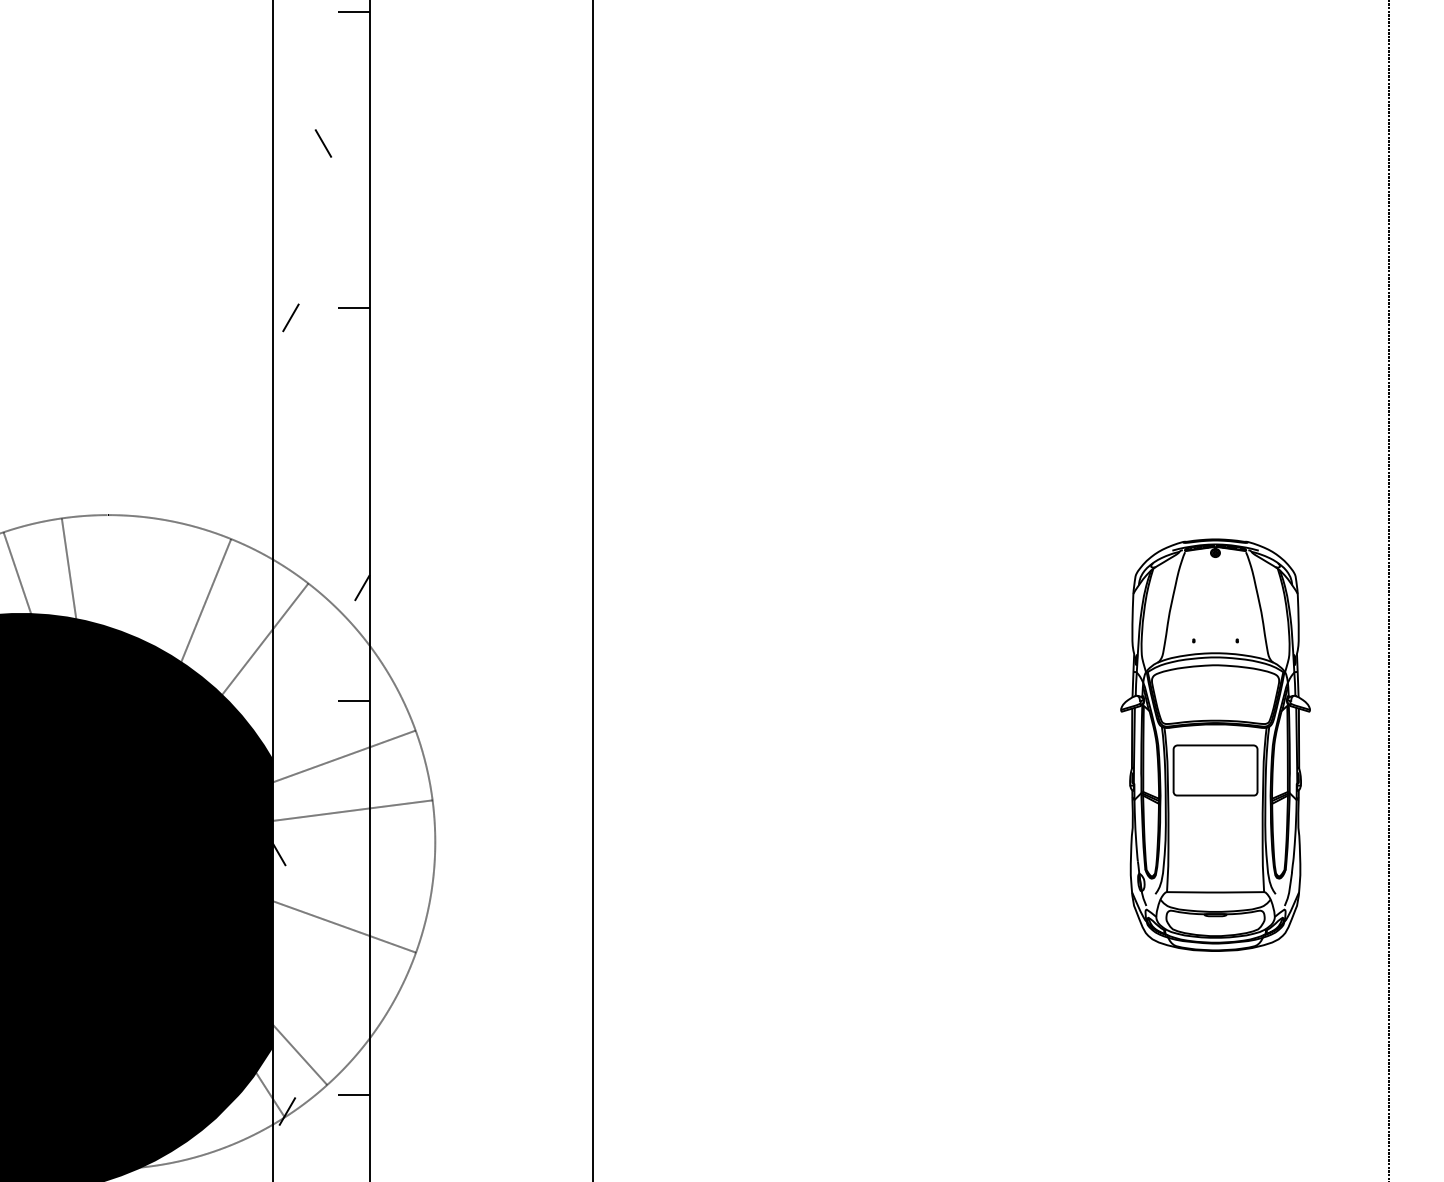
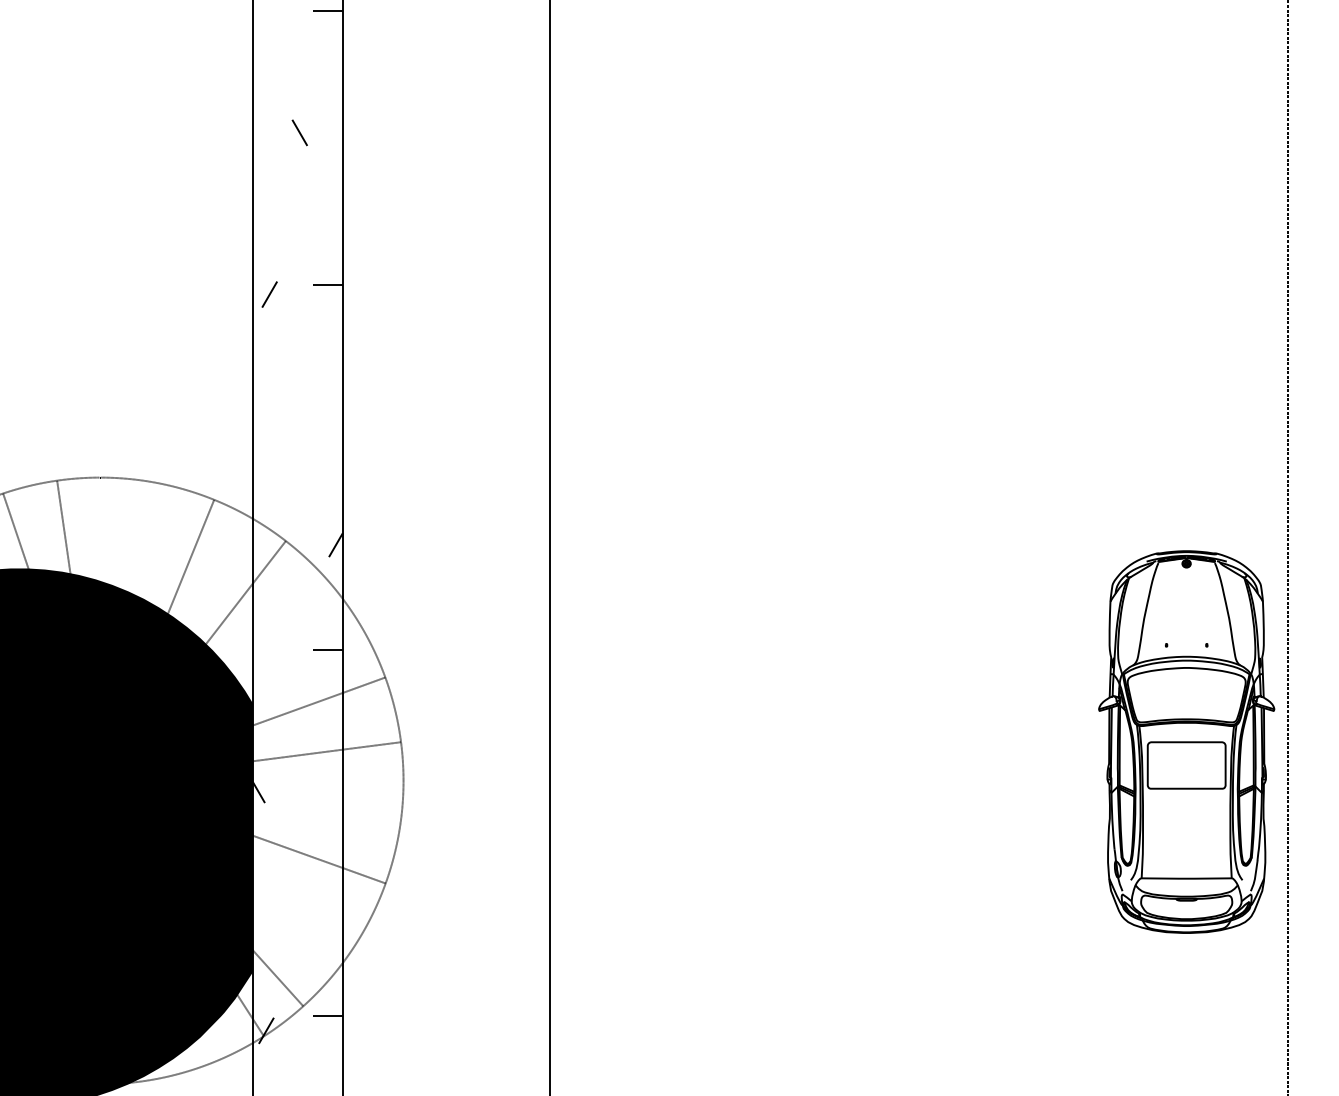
part: (1215, 744) -> (1186, 741), moved

